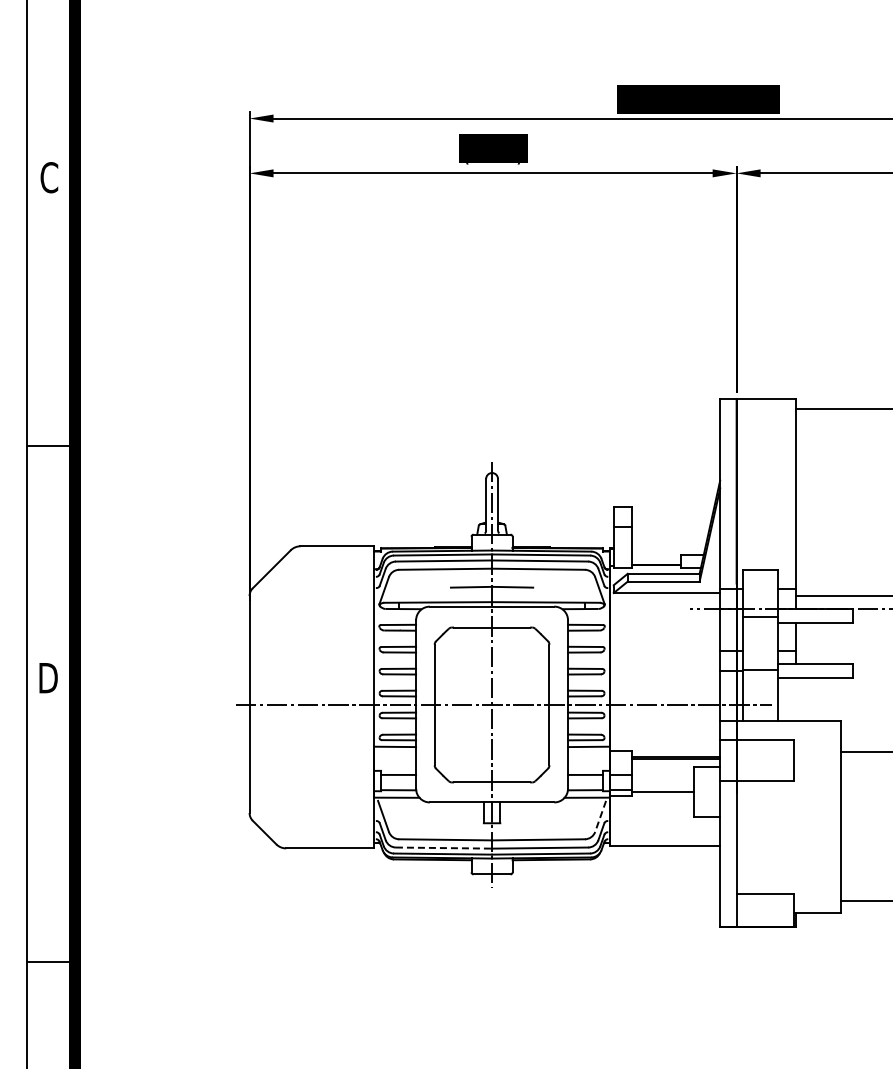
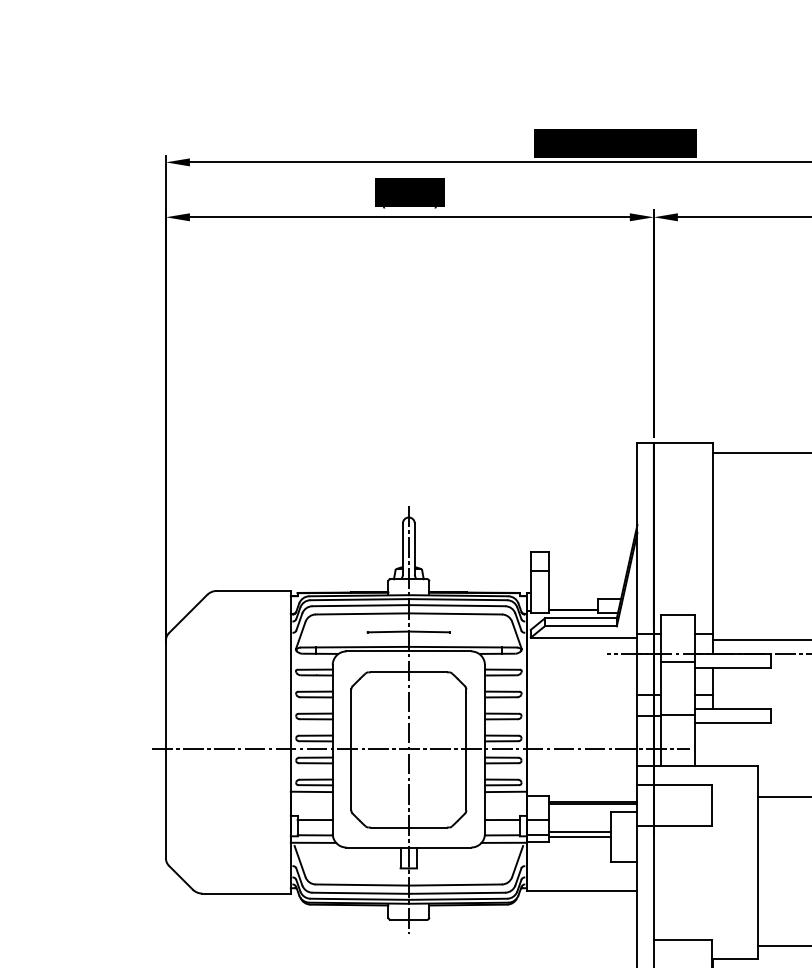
line: (662, 787) -> (579, 832), added
line: (600, 816) -> (517, 861), dashed -> solid
line: (444, 848) -> (361, 893), dashed -> solid

